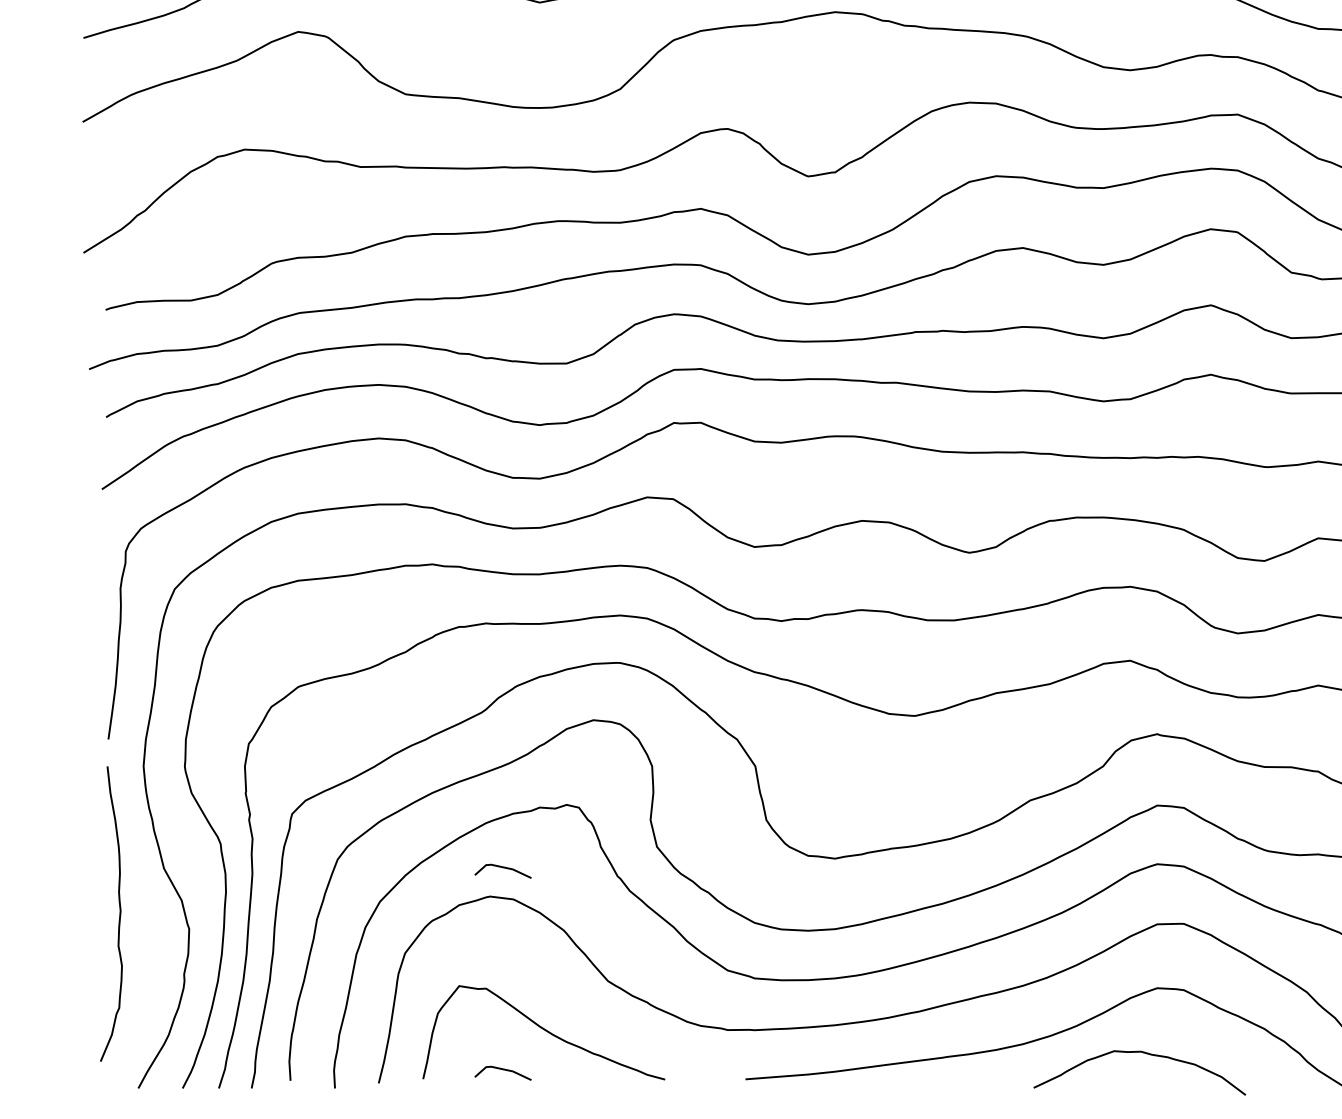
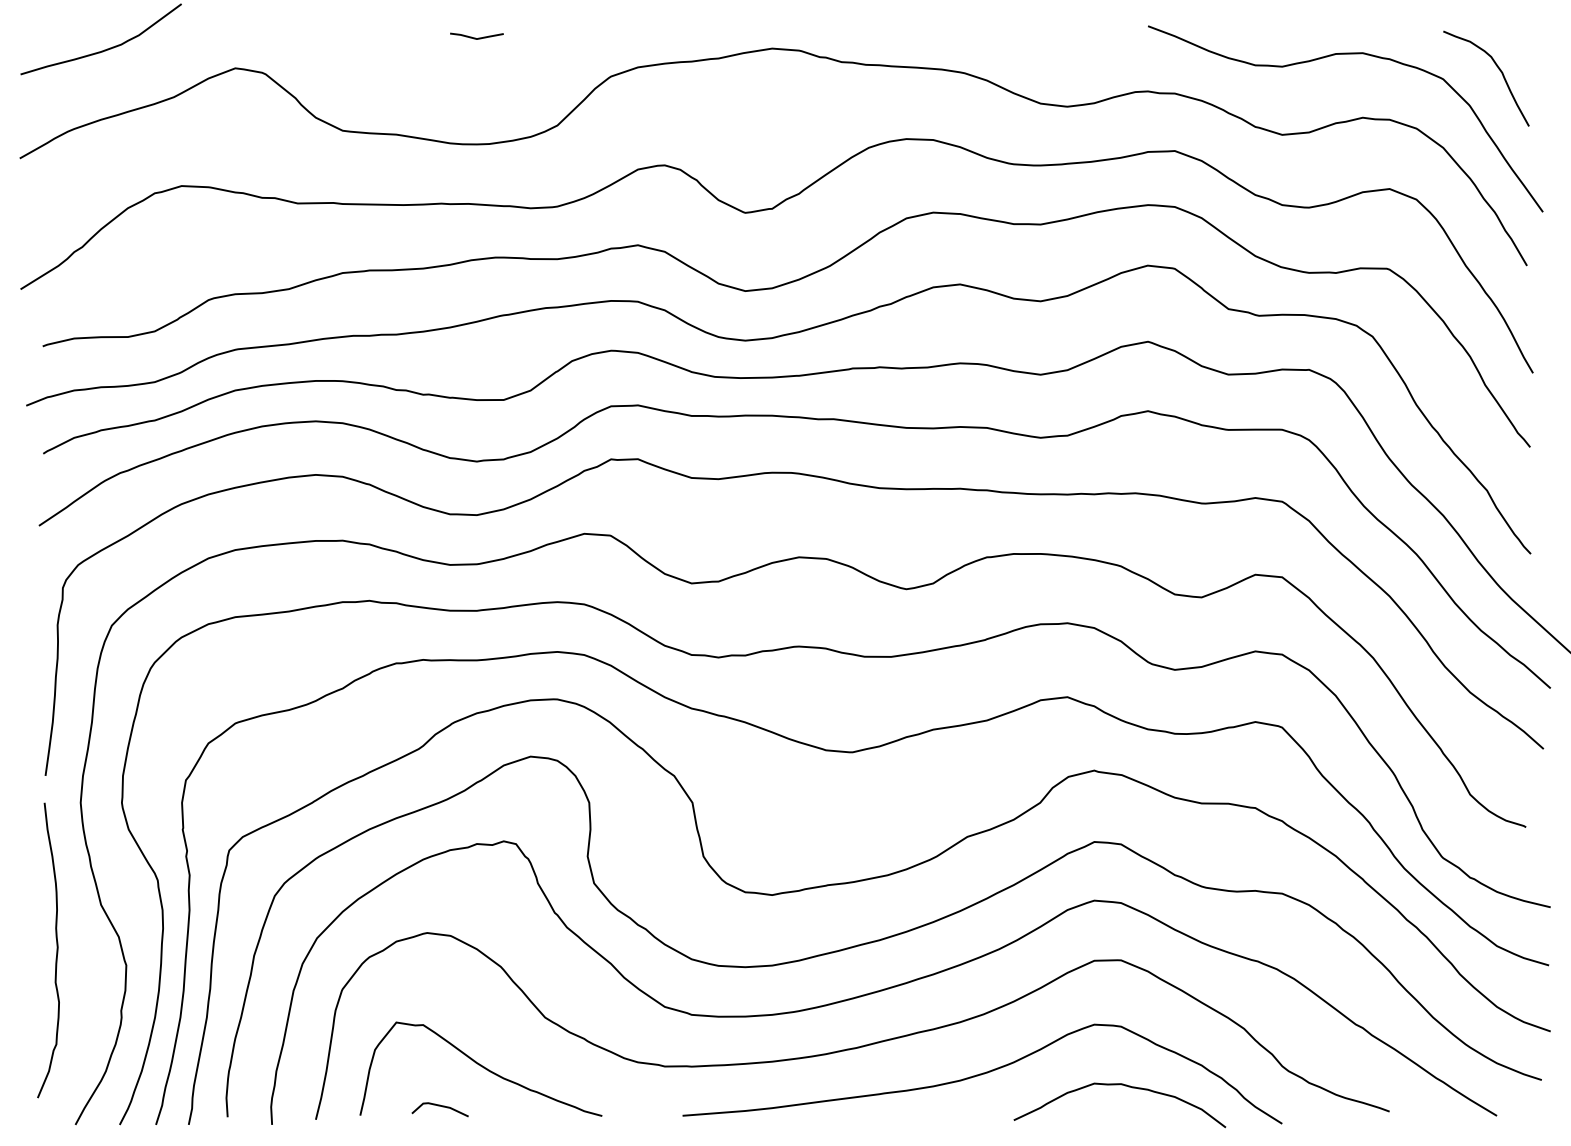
line: (502, 868) -> (439, 904), removed
curve: (1145, 1054) -> (1125, 1086), moved

